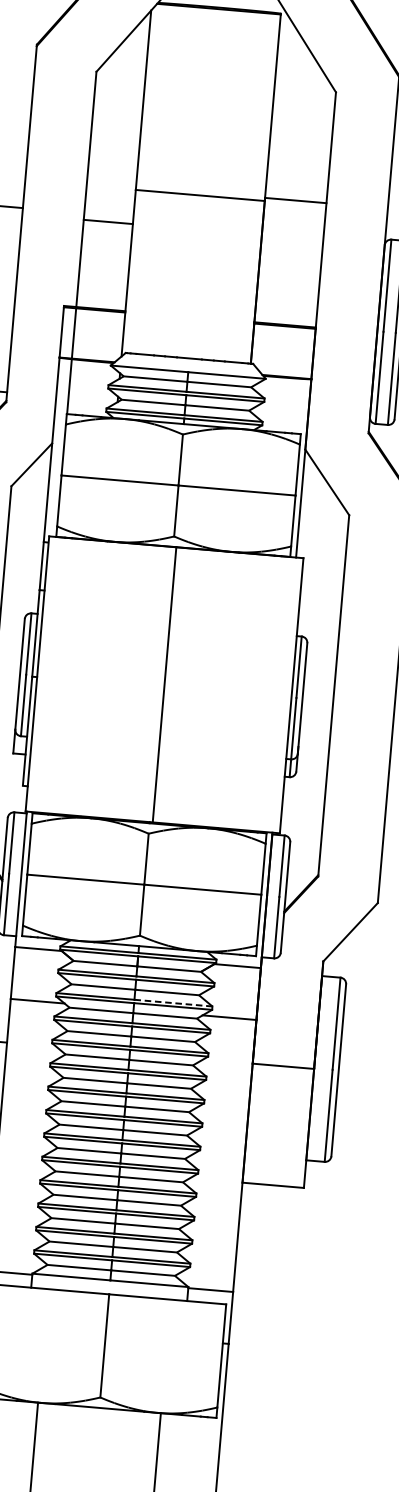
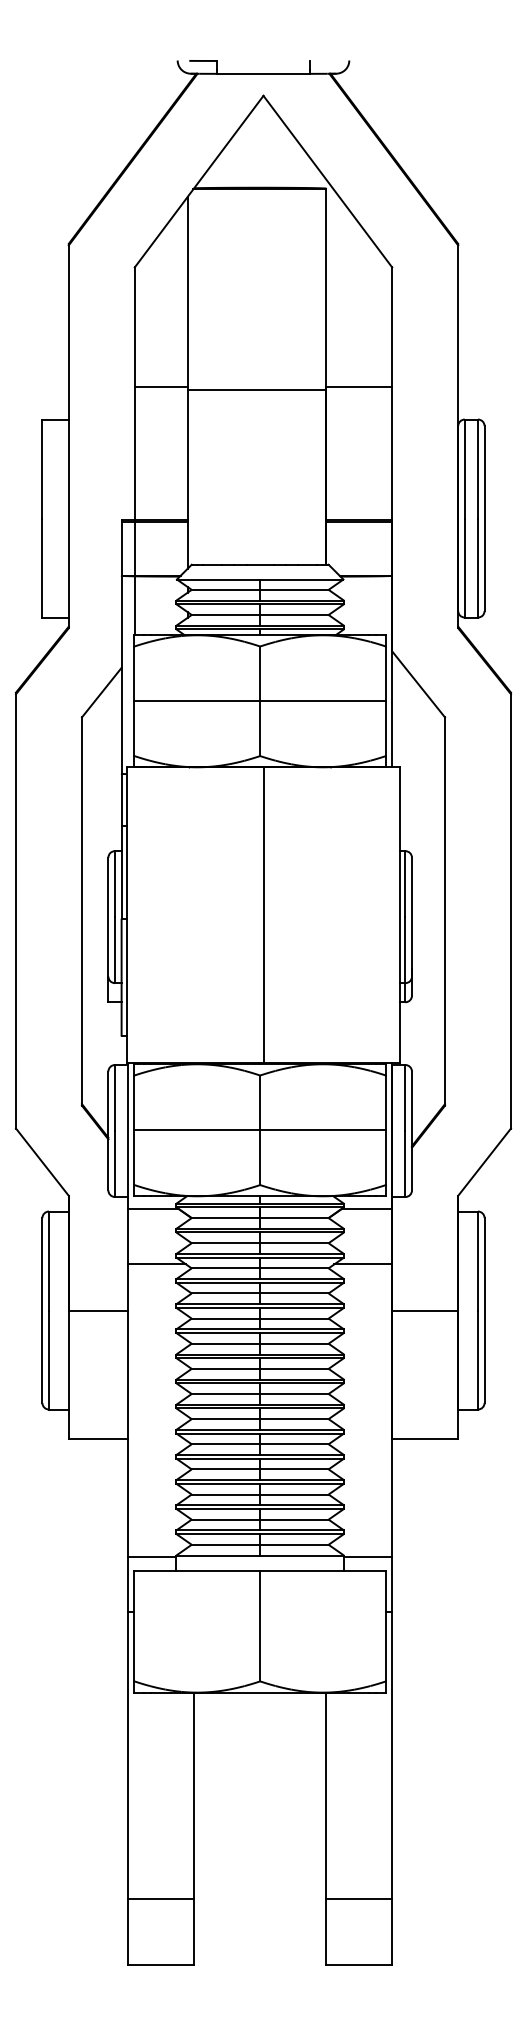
line: (107, 221) -> (160, 386), moved
line: (173, 1002) -> (302, 1253), dashed -> solid

